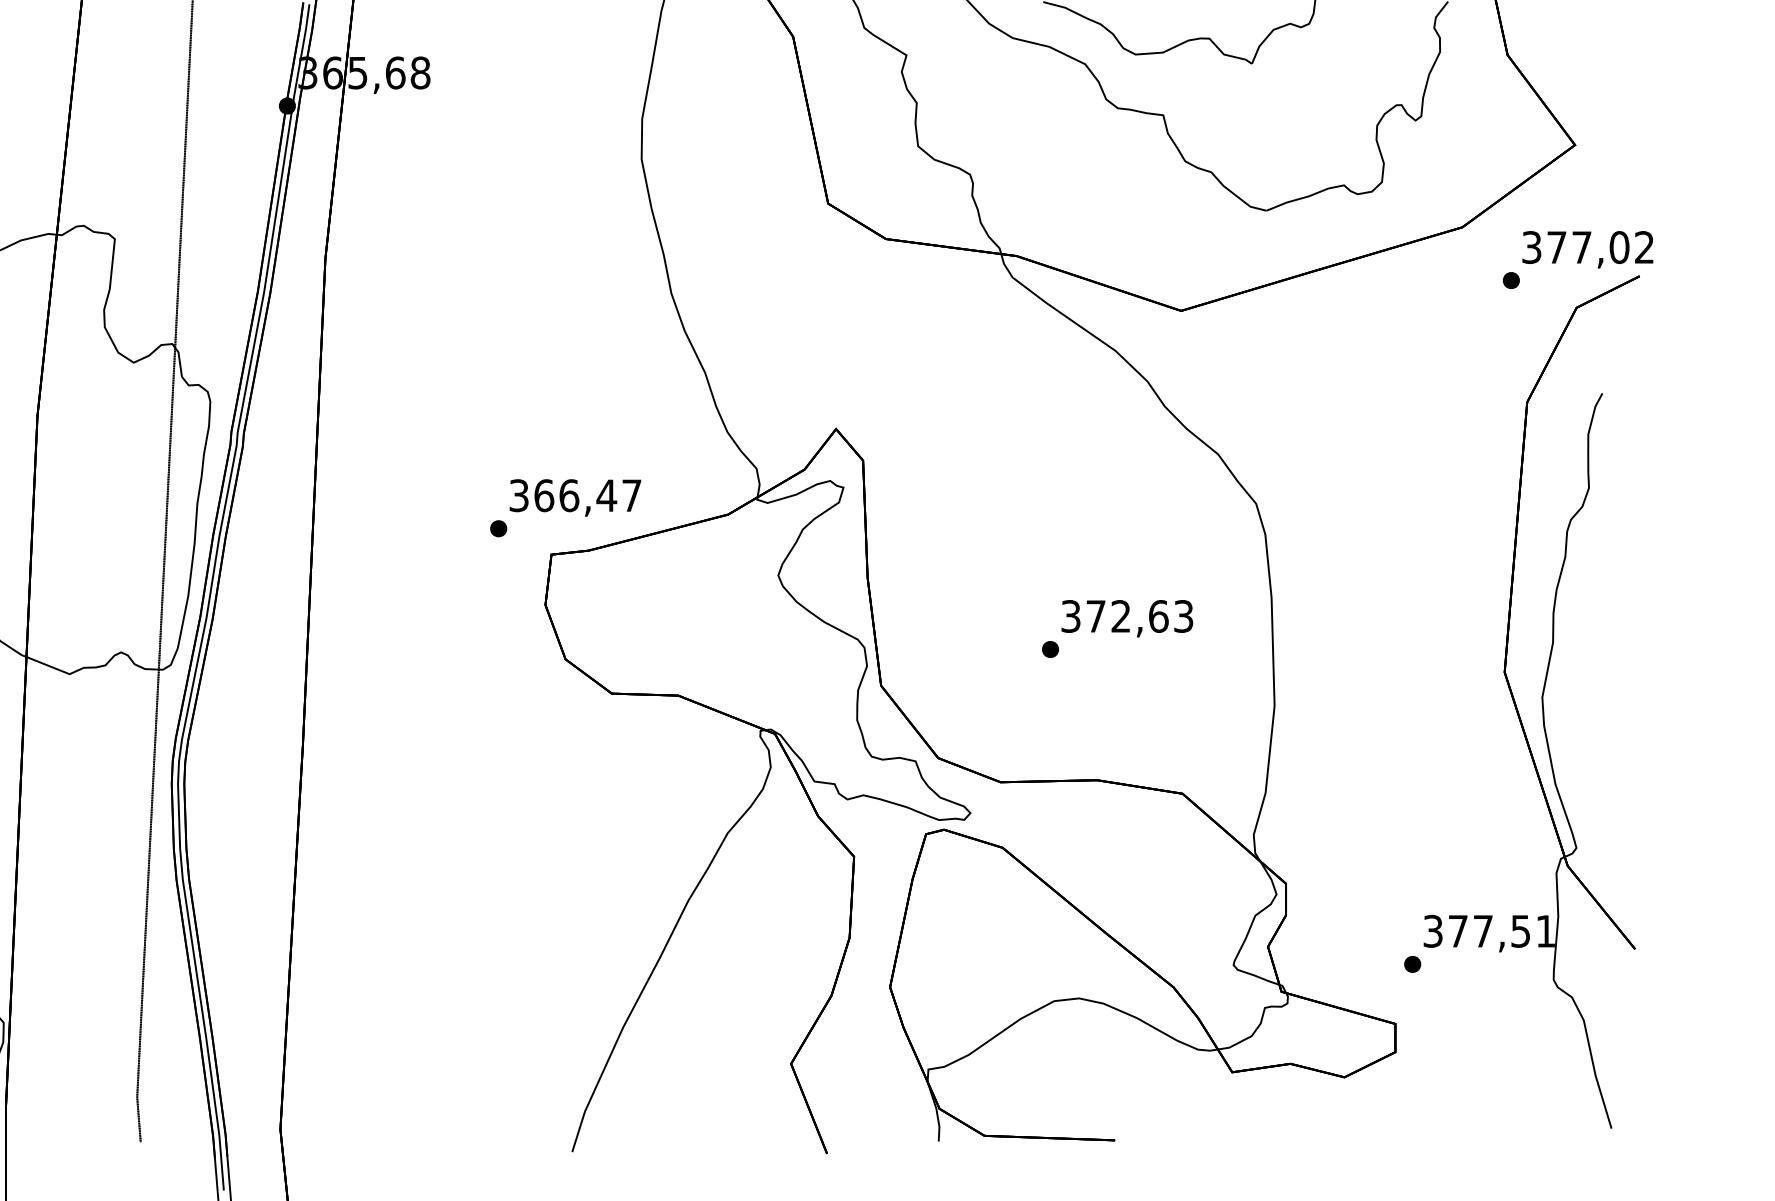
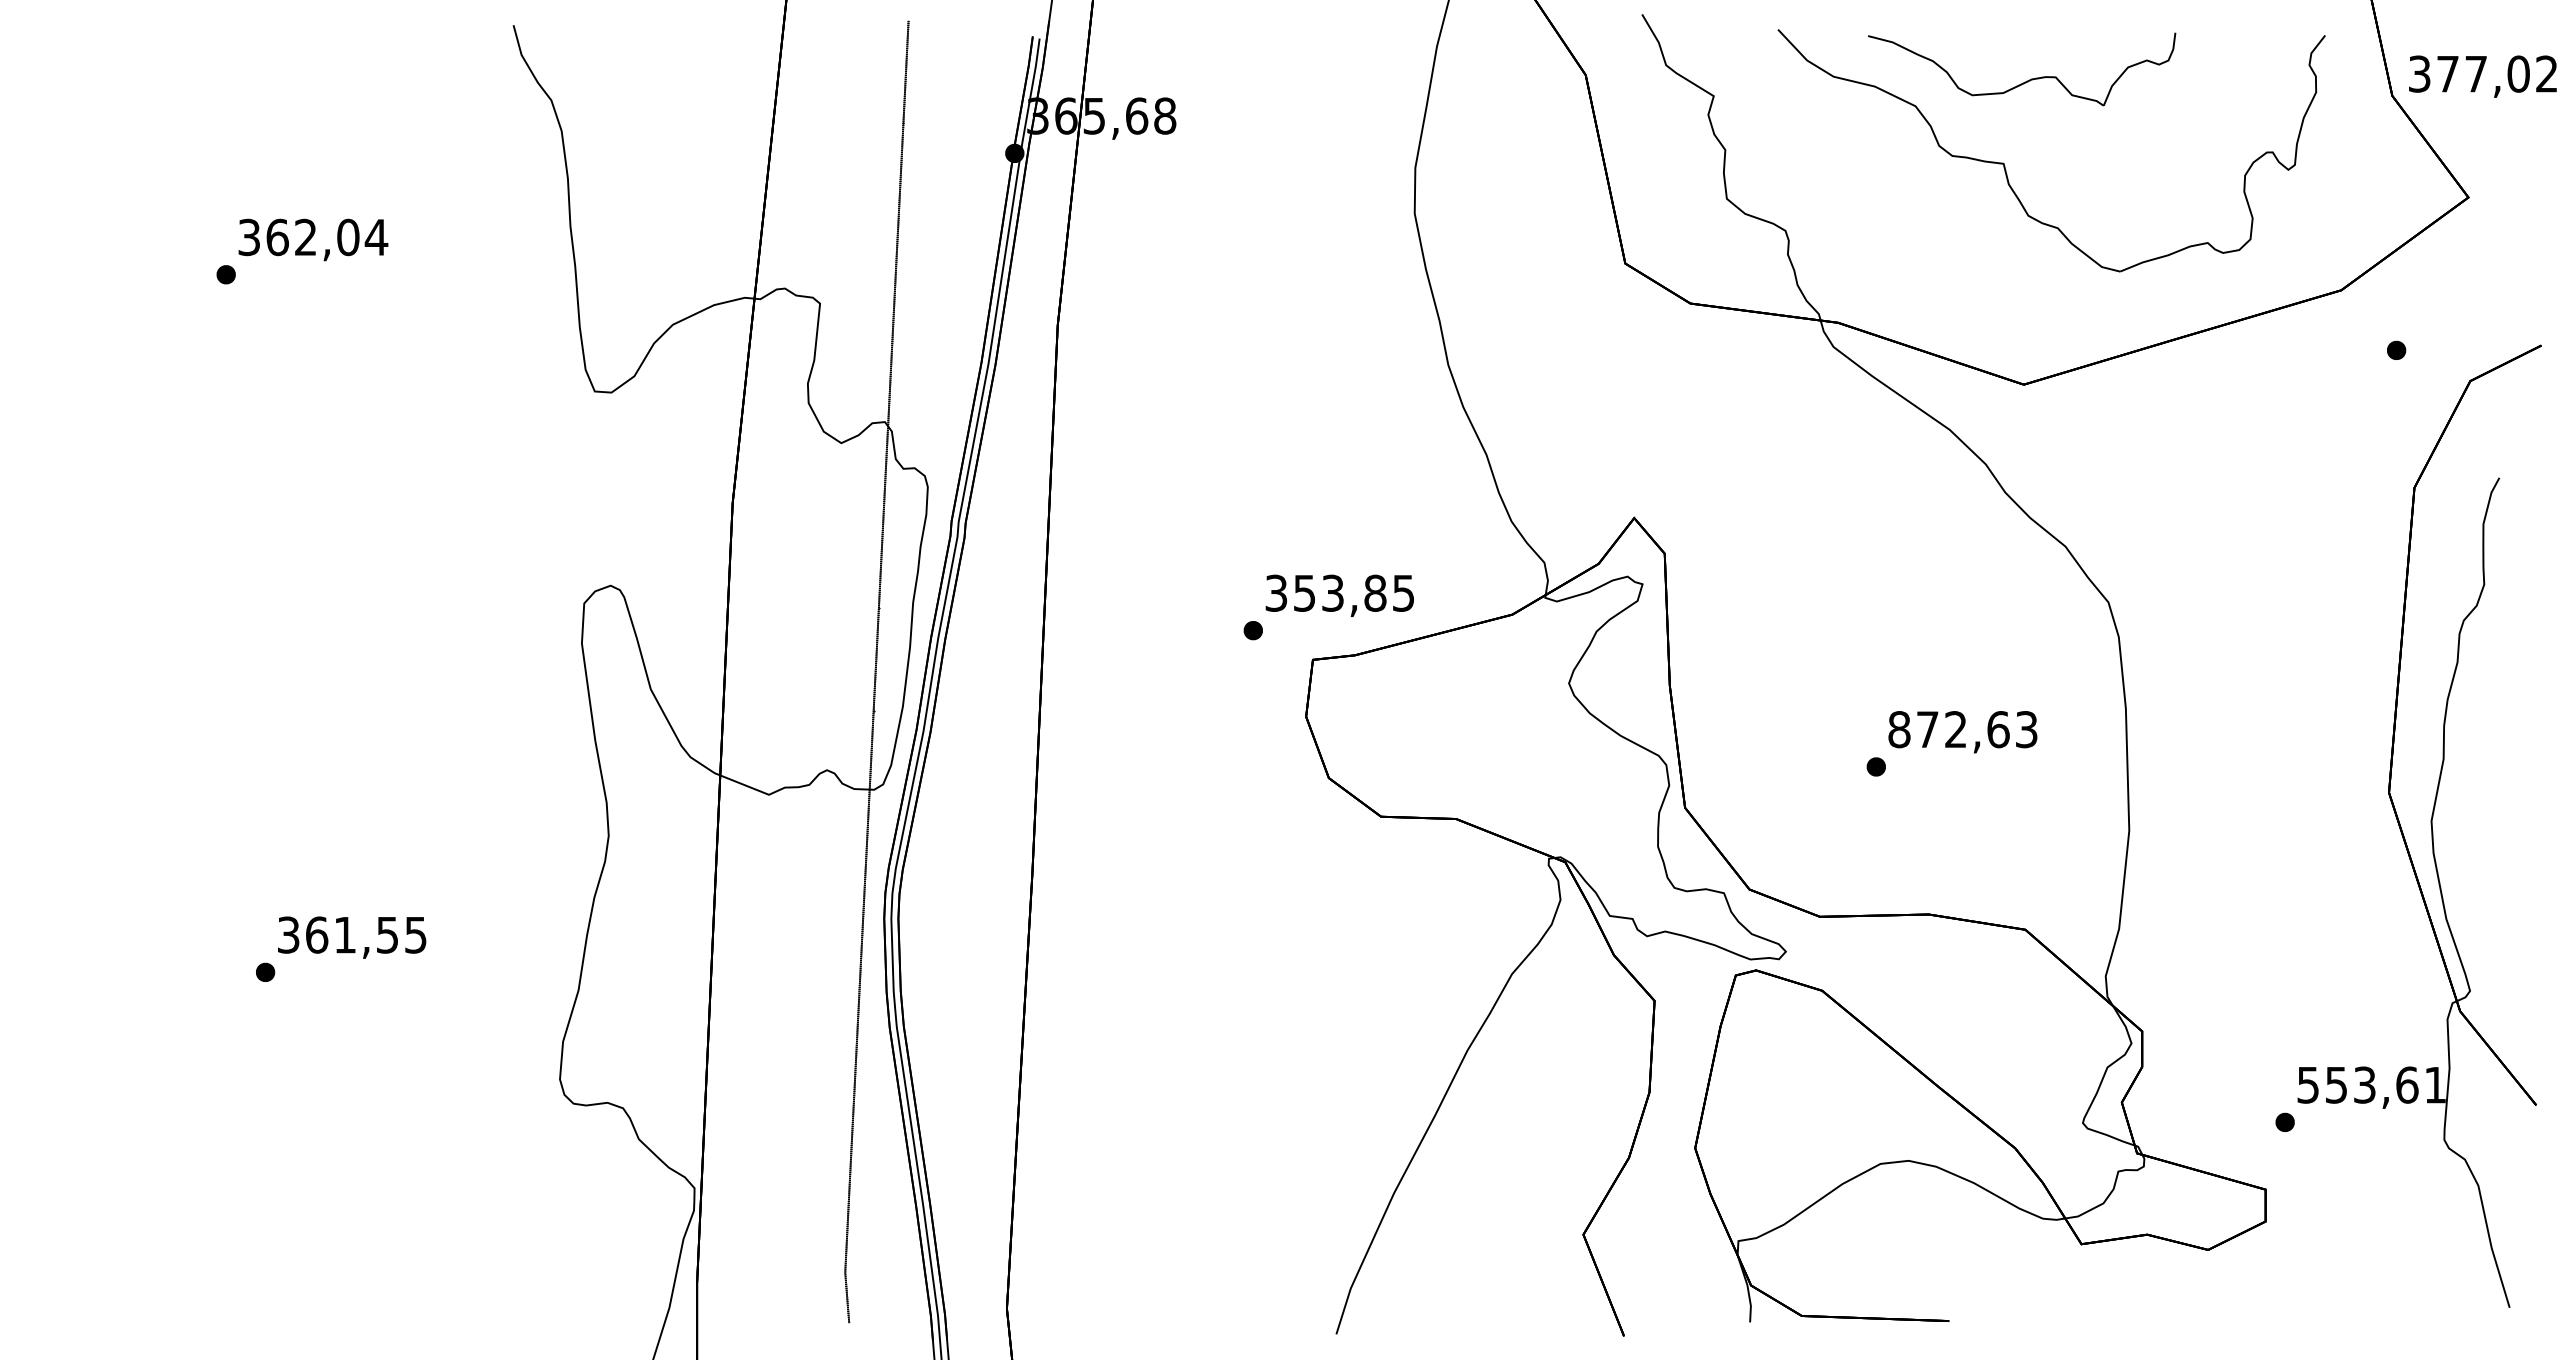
text: (1587, 249) -> (2482, 76), moved
text: (587, 494) -> (1353, 592), 366,47 -> 353,85
text: (1071, 616) -> (1899, 729), 372,63 -> 872,63
text: (1477, 930) -> (2358, 1084), 377,51 -> 553,61

